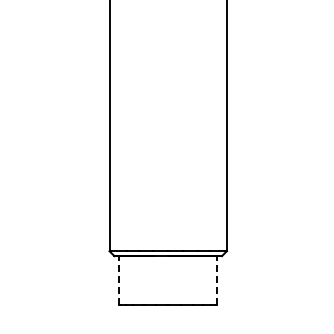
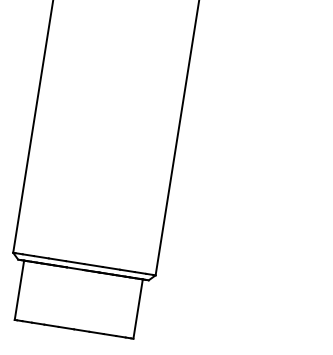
line: (119, 280) -> (19, 290), dashed -> solid
line: (217, 280) -> (138, 309), dashed -> solid

